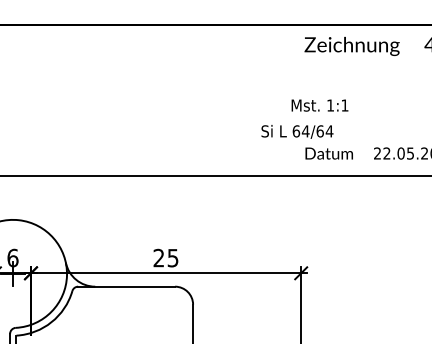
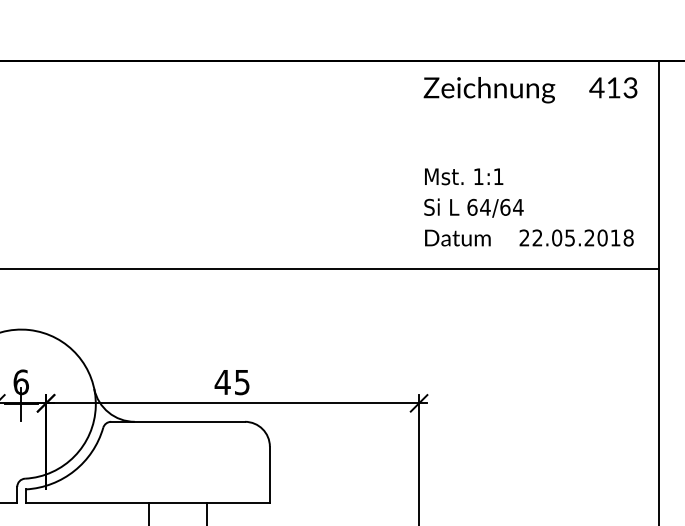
text: (320, 105) -> (464, 176), moved
text: (297, 131) -> (473, 207), moved
text: (158, 257) -> (222, 381), 25 -> 45

